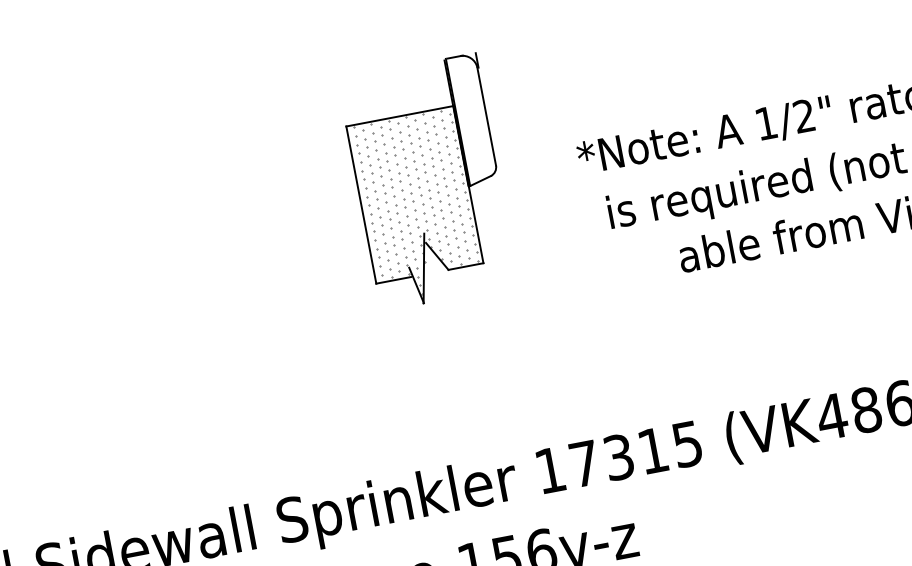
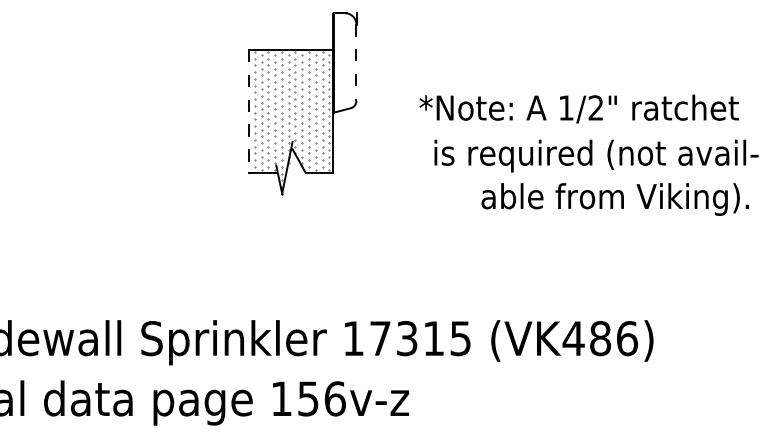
line: (486, 117) -> (356, 63), solid -> dashed
line: (361, 205) -> (249, 111), solid -> dashed

